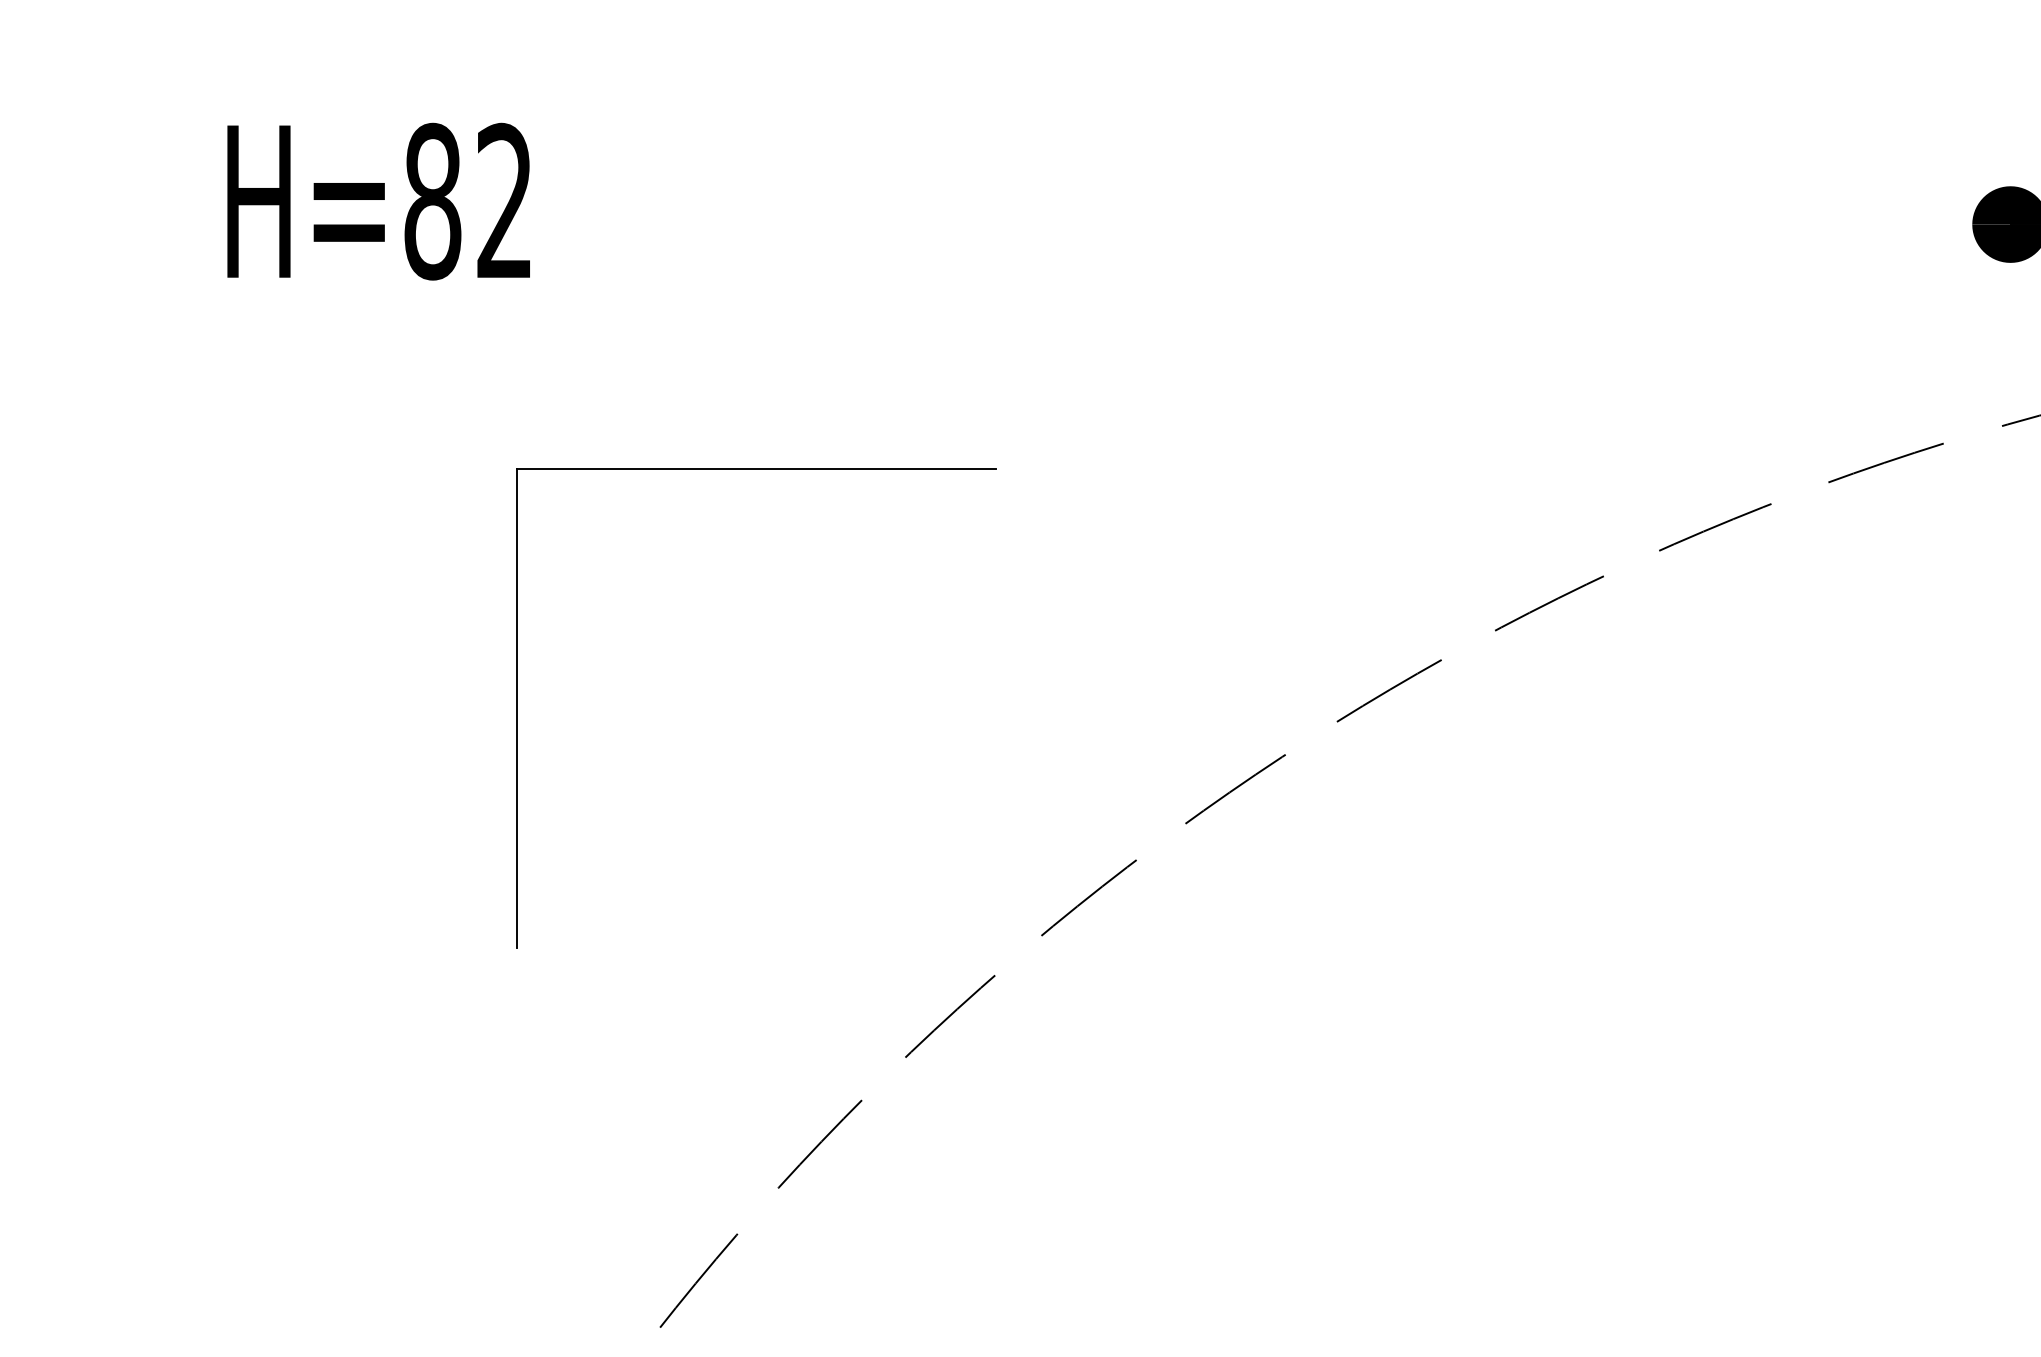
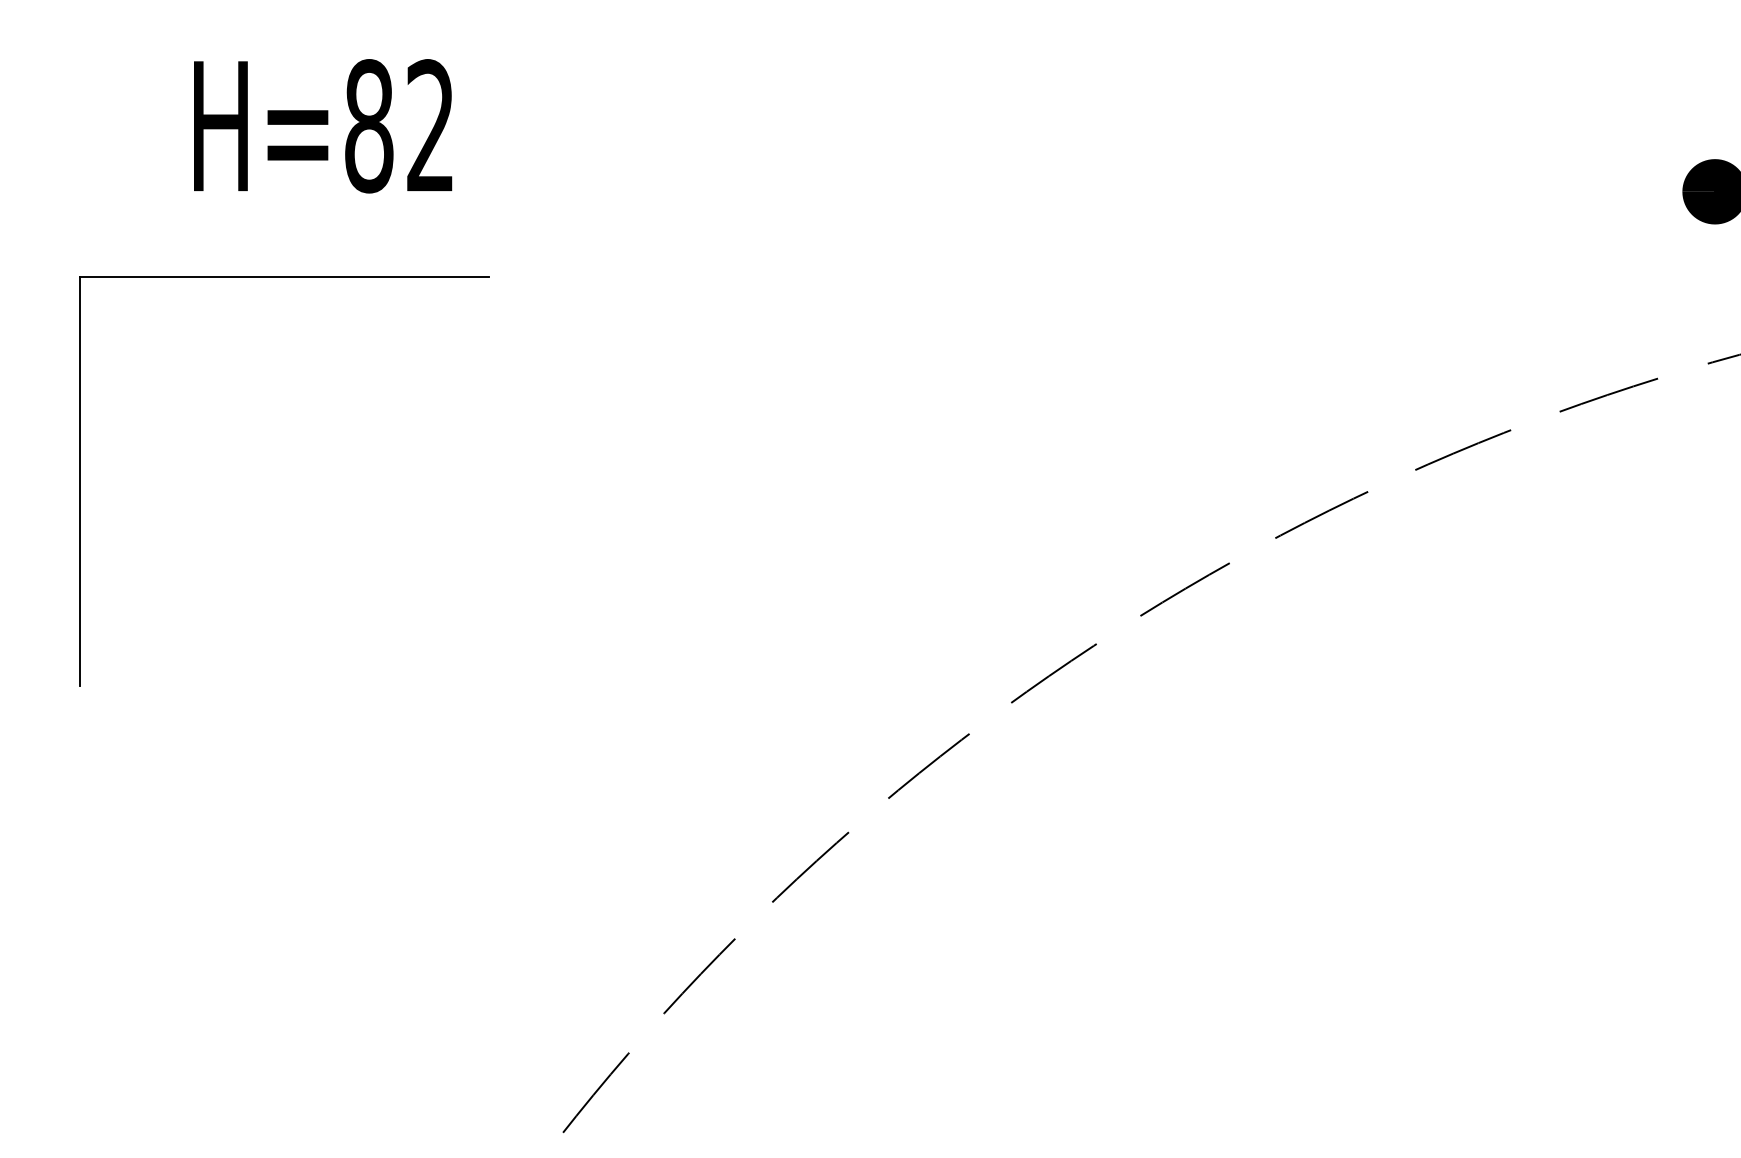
text: (379, 201) -> (323, 126), moved
part: (756, 469) -> (284, 277), moved

